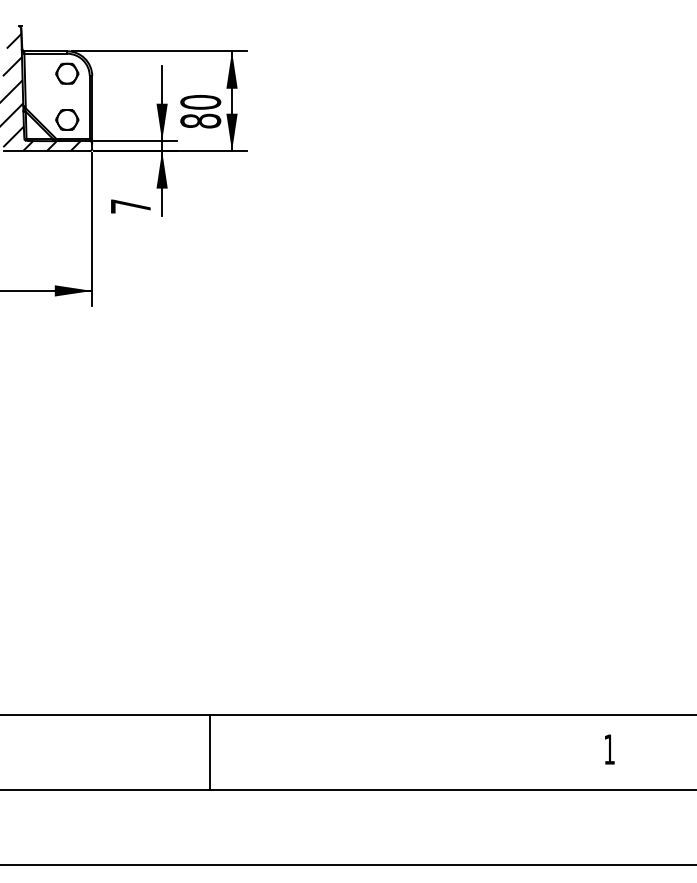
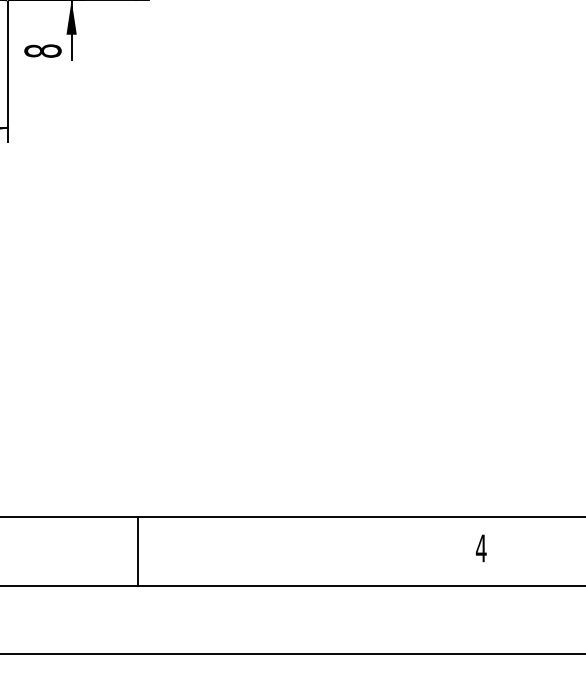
text: (130, 206) -> (42, 51), 7 -> 8
text: (609, 749) -> (481, 548), 1 -> 4
line: (209, 752) -> (137, 551), moved

